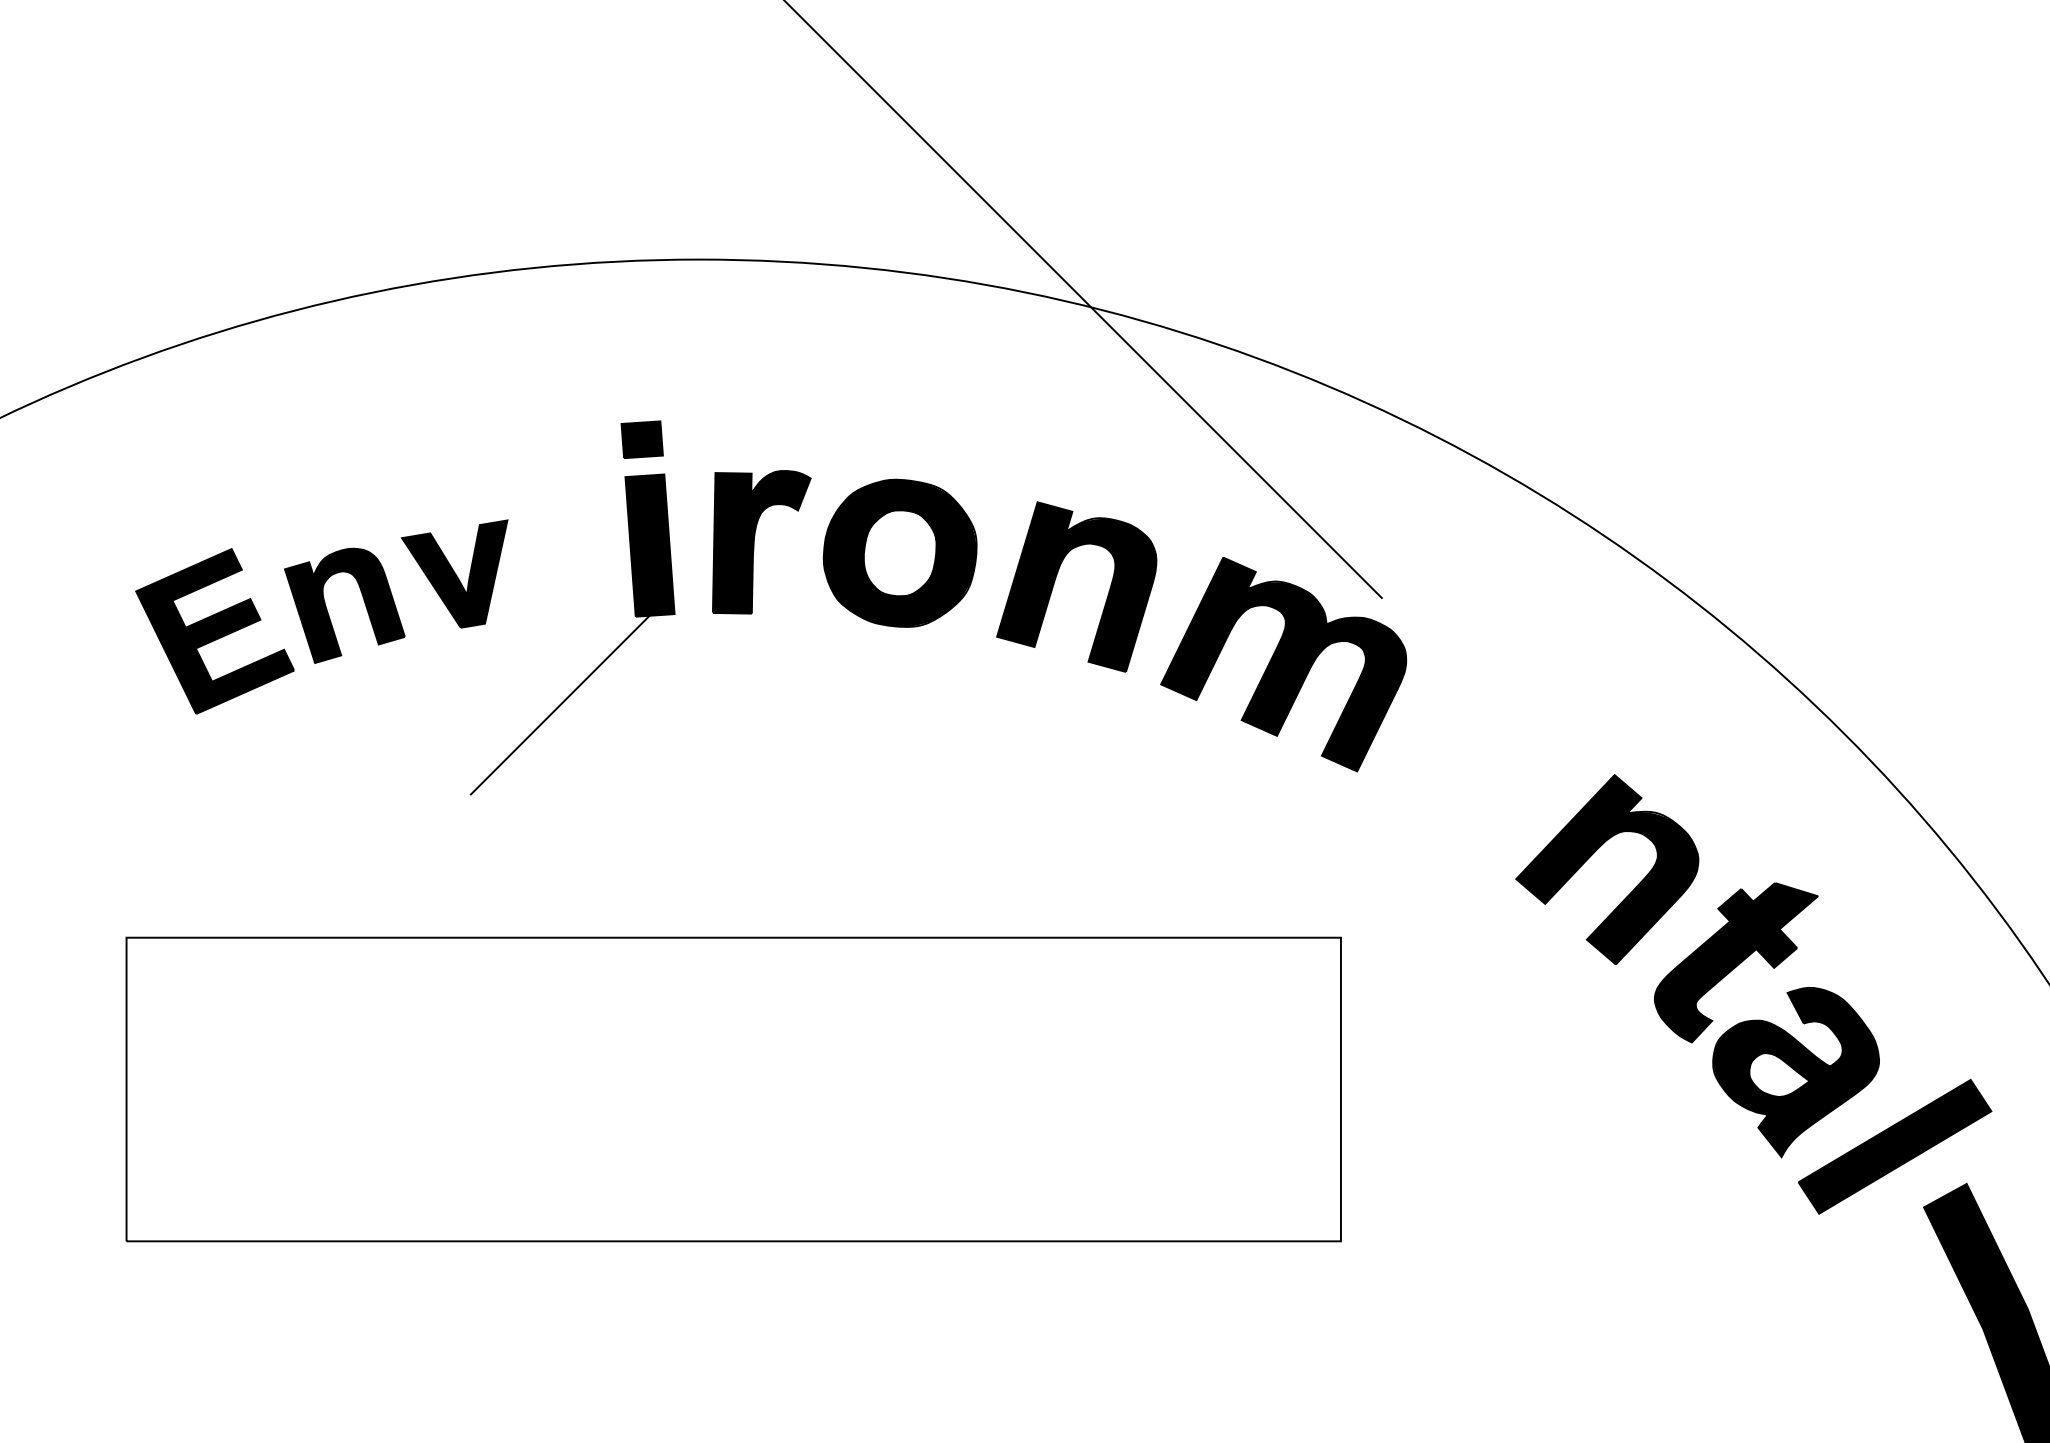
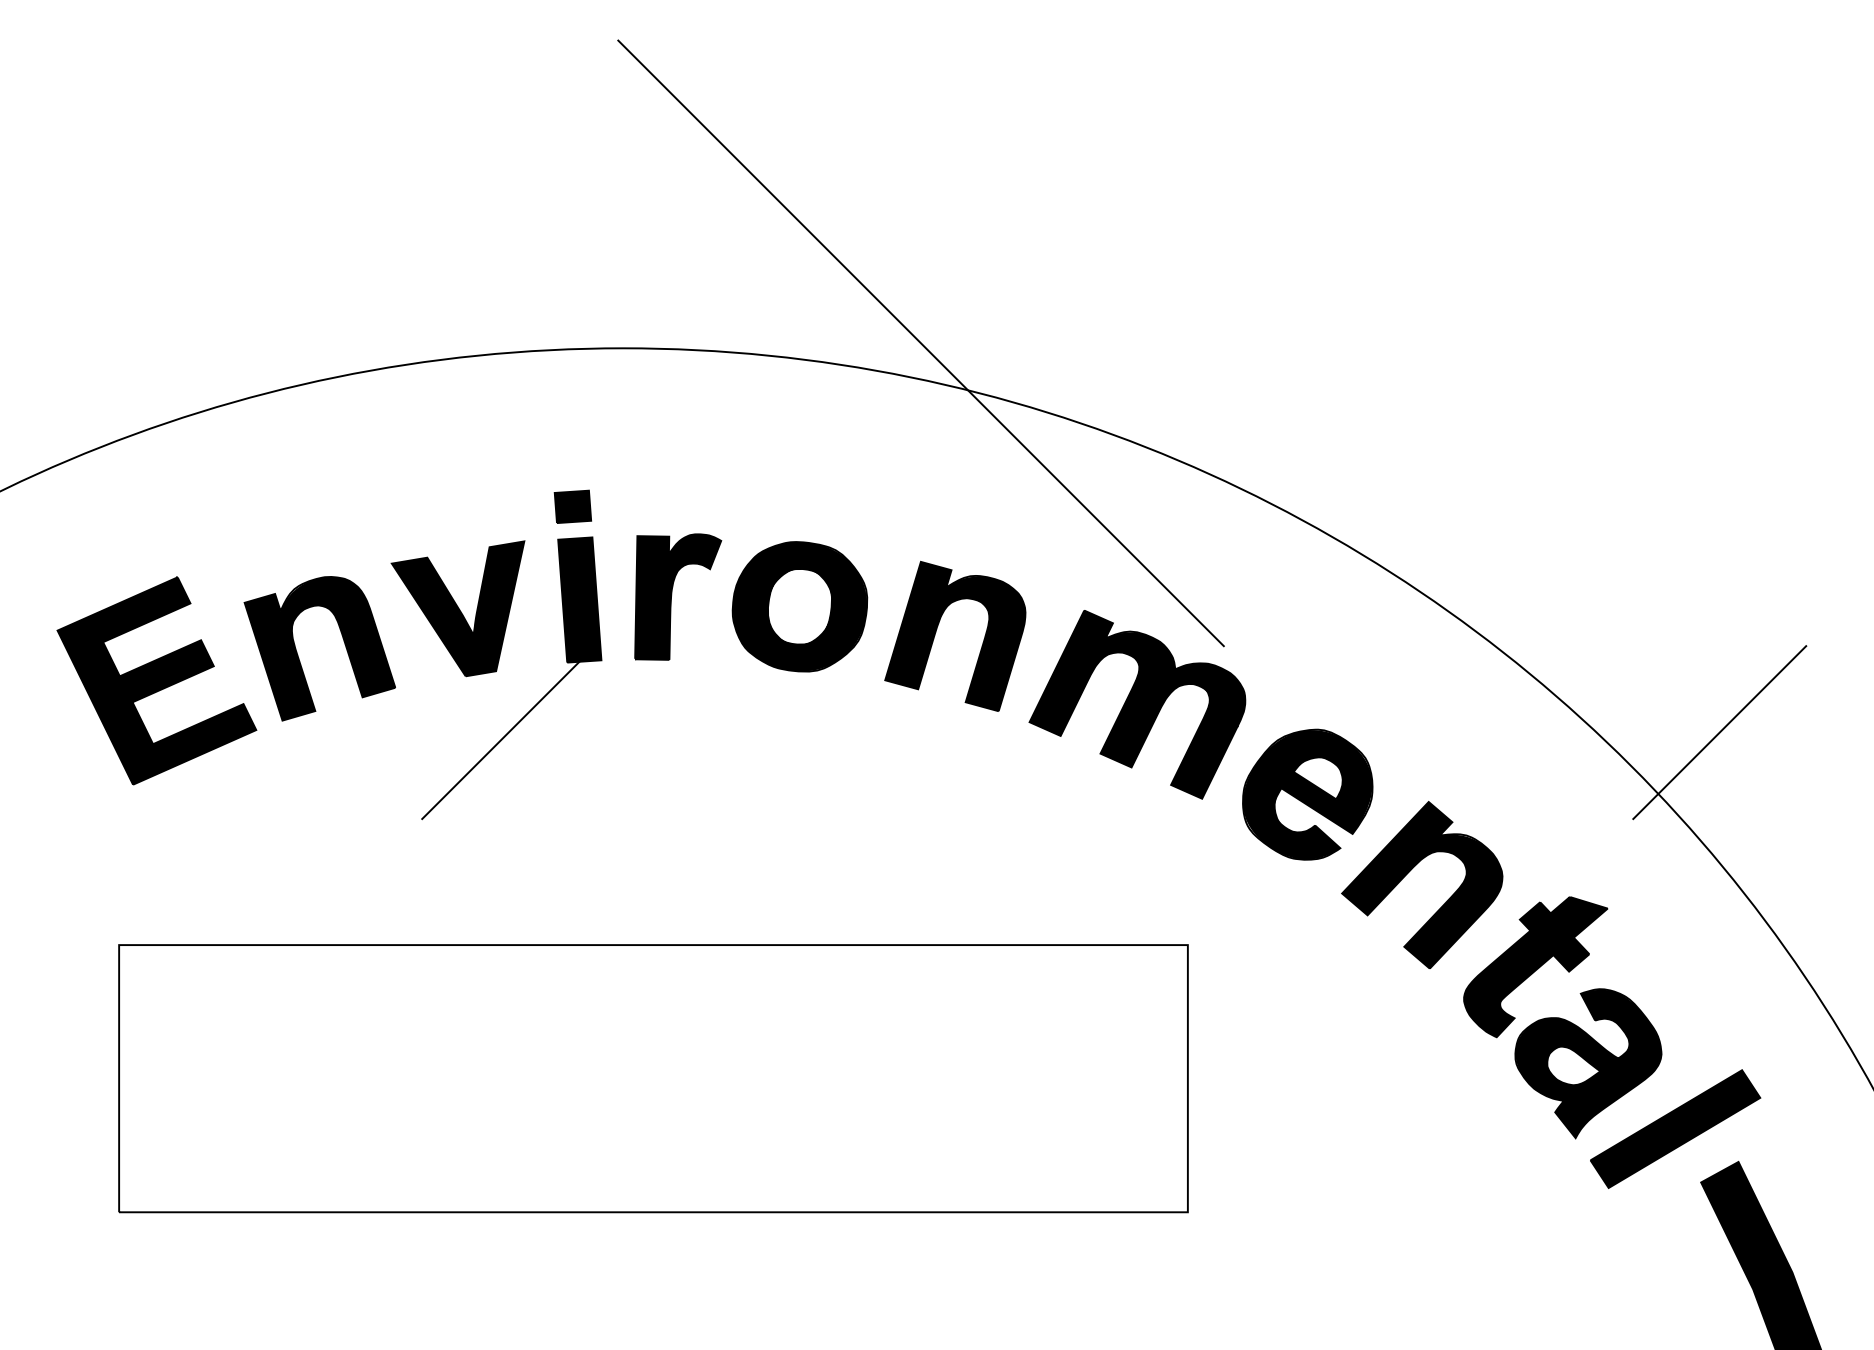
part: (321, 616) -> (290, 662), size x1.43
line: (1945, 696) -> (1719, 732), added
part: (1476, 766) -> (1307, 794), added

